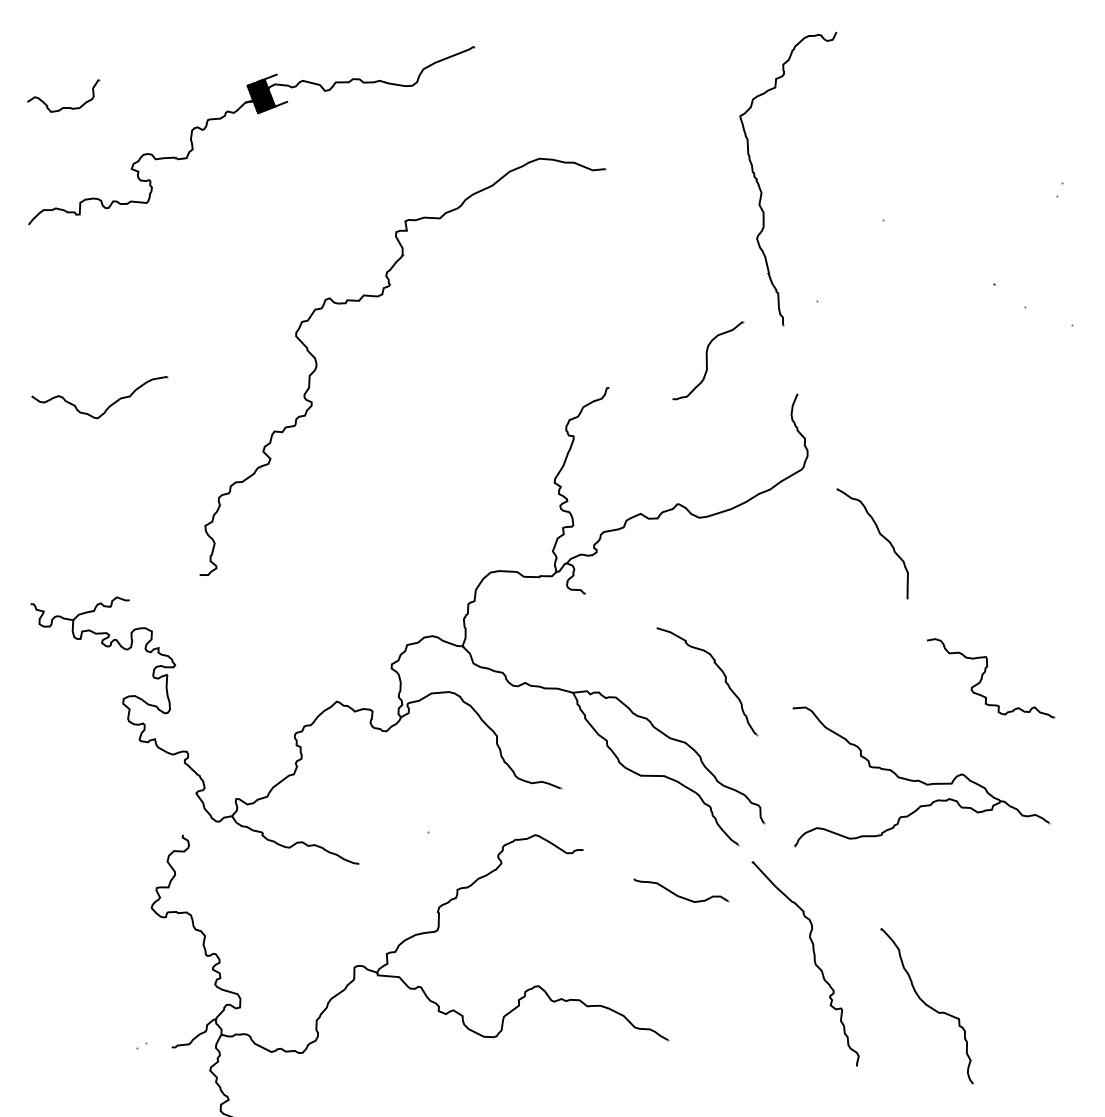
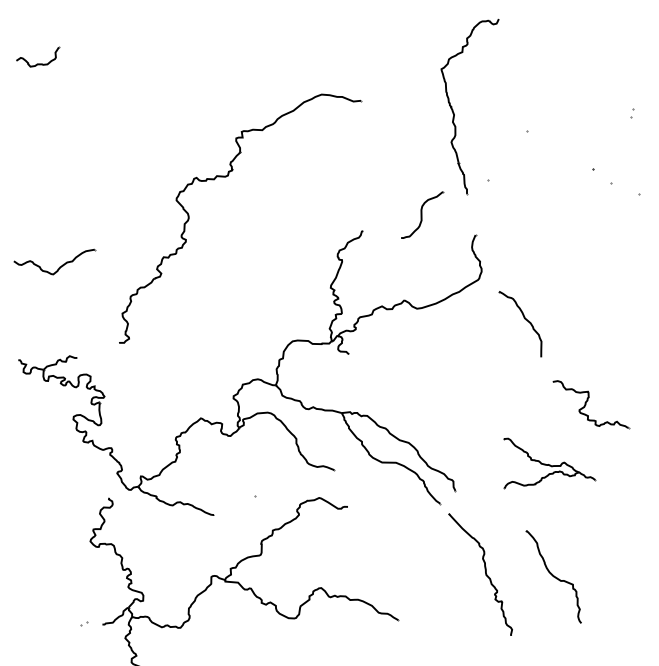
part: (257, 114) -> (153, 68), removed
part: (108, 405) -> (59, 266), moved
part: (718, 670) -> (428, 399), removed
part: (921, 777) -> (549, 463), size x0.6
part: (681, 889) -> (406, 530), removed
part: (926, 1005) -> (553, 576), moved

